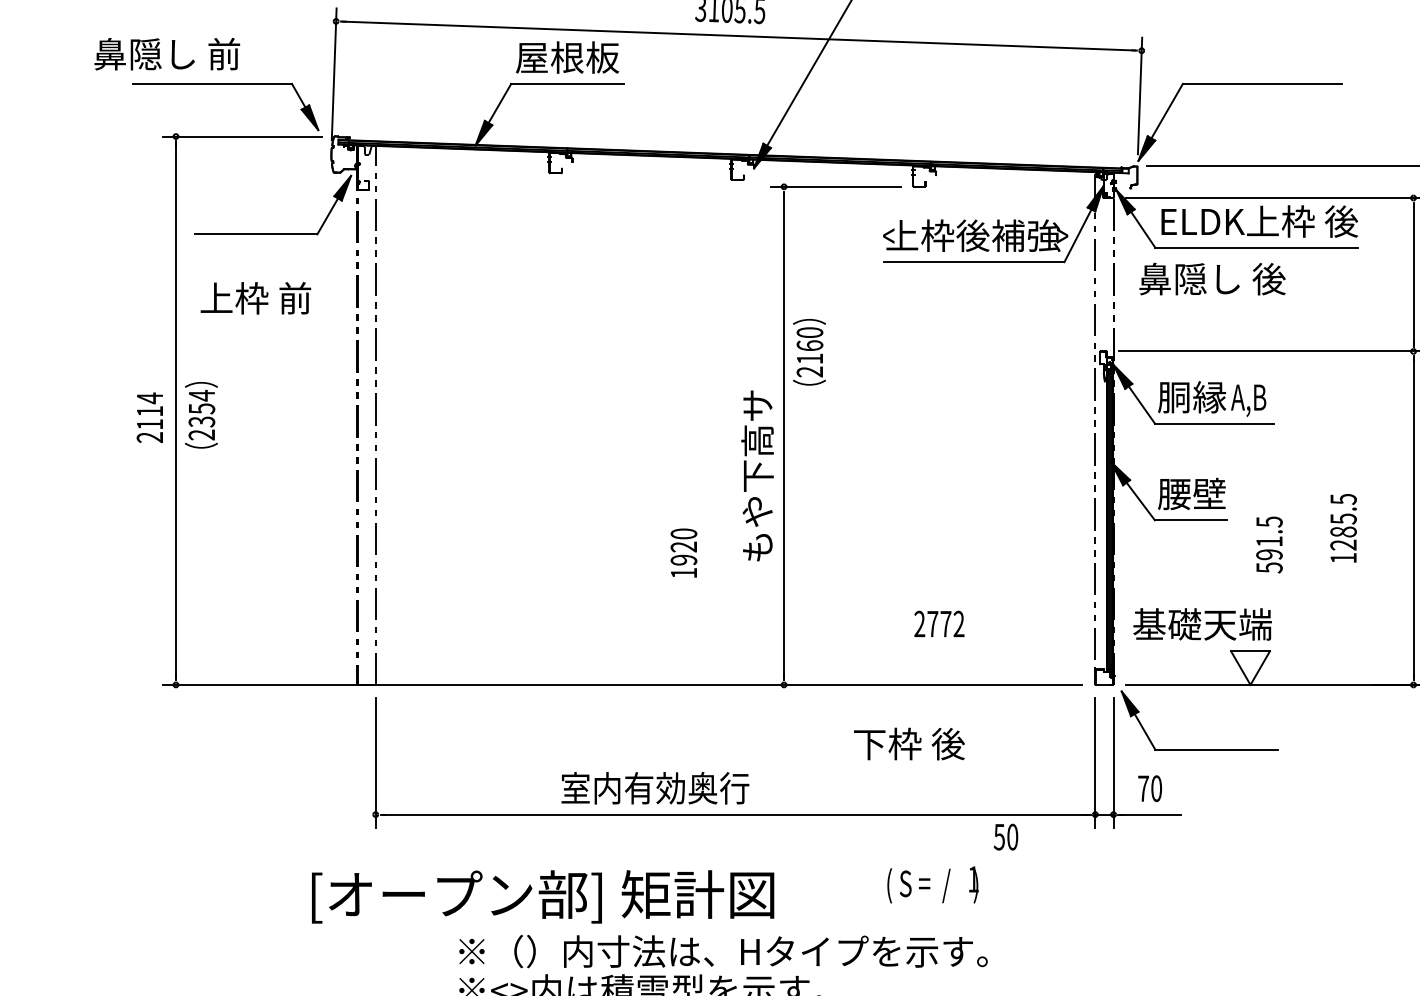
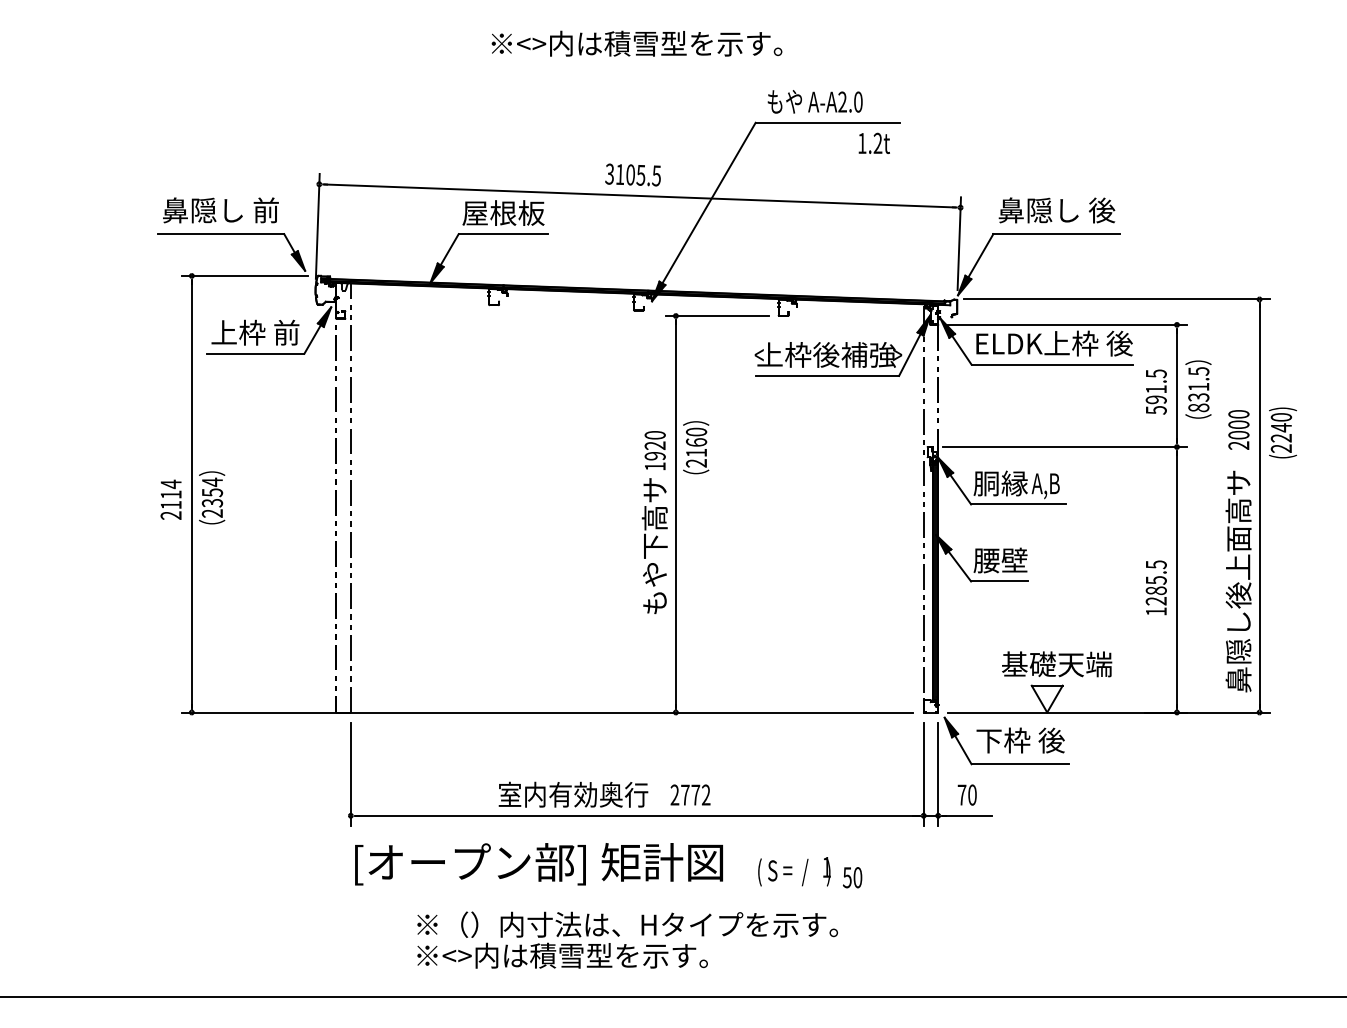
text: (166, 54) -> (220, 210), moved
text: (1211, 279) -> (1056, 210), moved
text: (255, 298) -> (255, 332), moved
text: (1342, 527) -> (1155, 587), moved
text: (1268, 544) -> (1155, 391), moved
text: (683, 553) -> (654, 450), moved
text: (939, 623) -> (690, 794), moved
text: (1203, 624) -> (1057, 664), moved
text: (909, 743) -> (1020, 740), moved
text: (1005, 836) -> (852, 877), moved
text: (542, 897) -> (538, 864), moved

